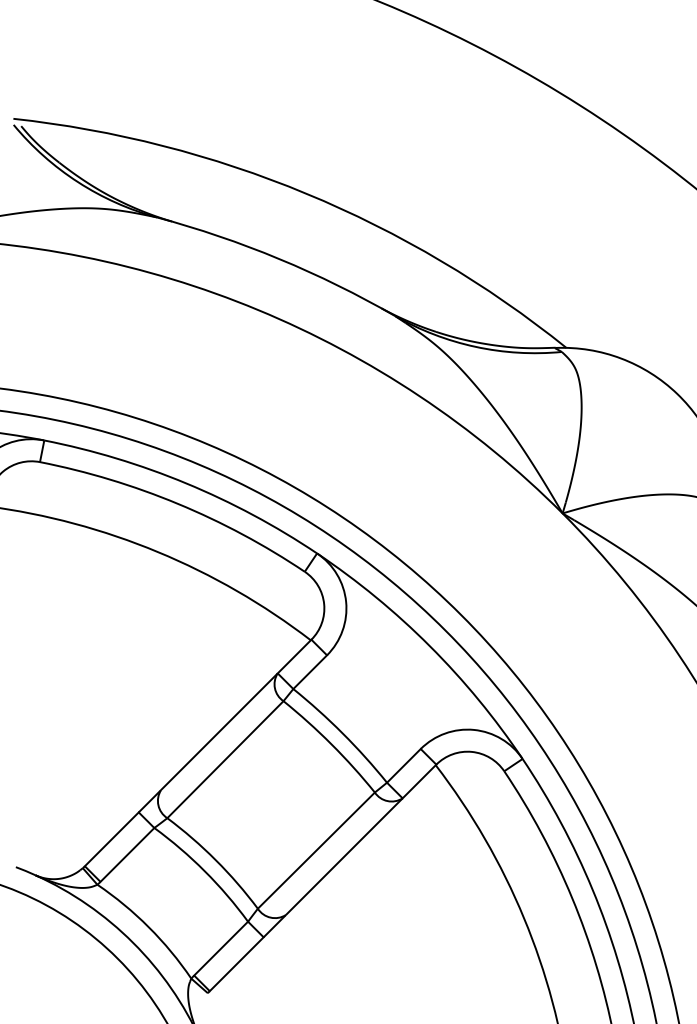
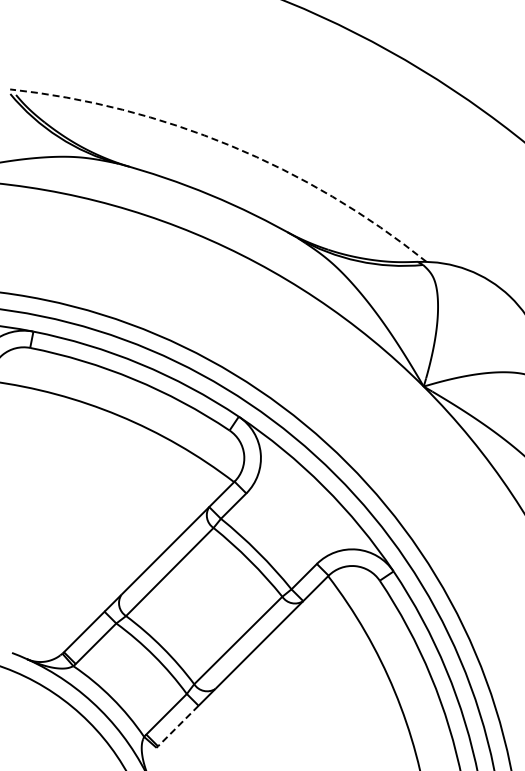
arc: (306, 193) -> (230, 145), solid -> dashed
line: (236, 964) -> (178, 726), solid -> dashed

